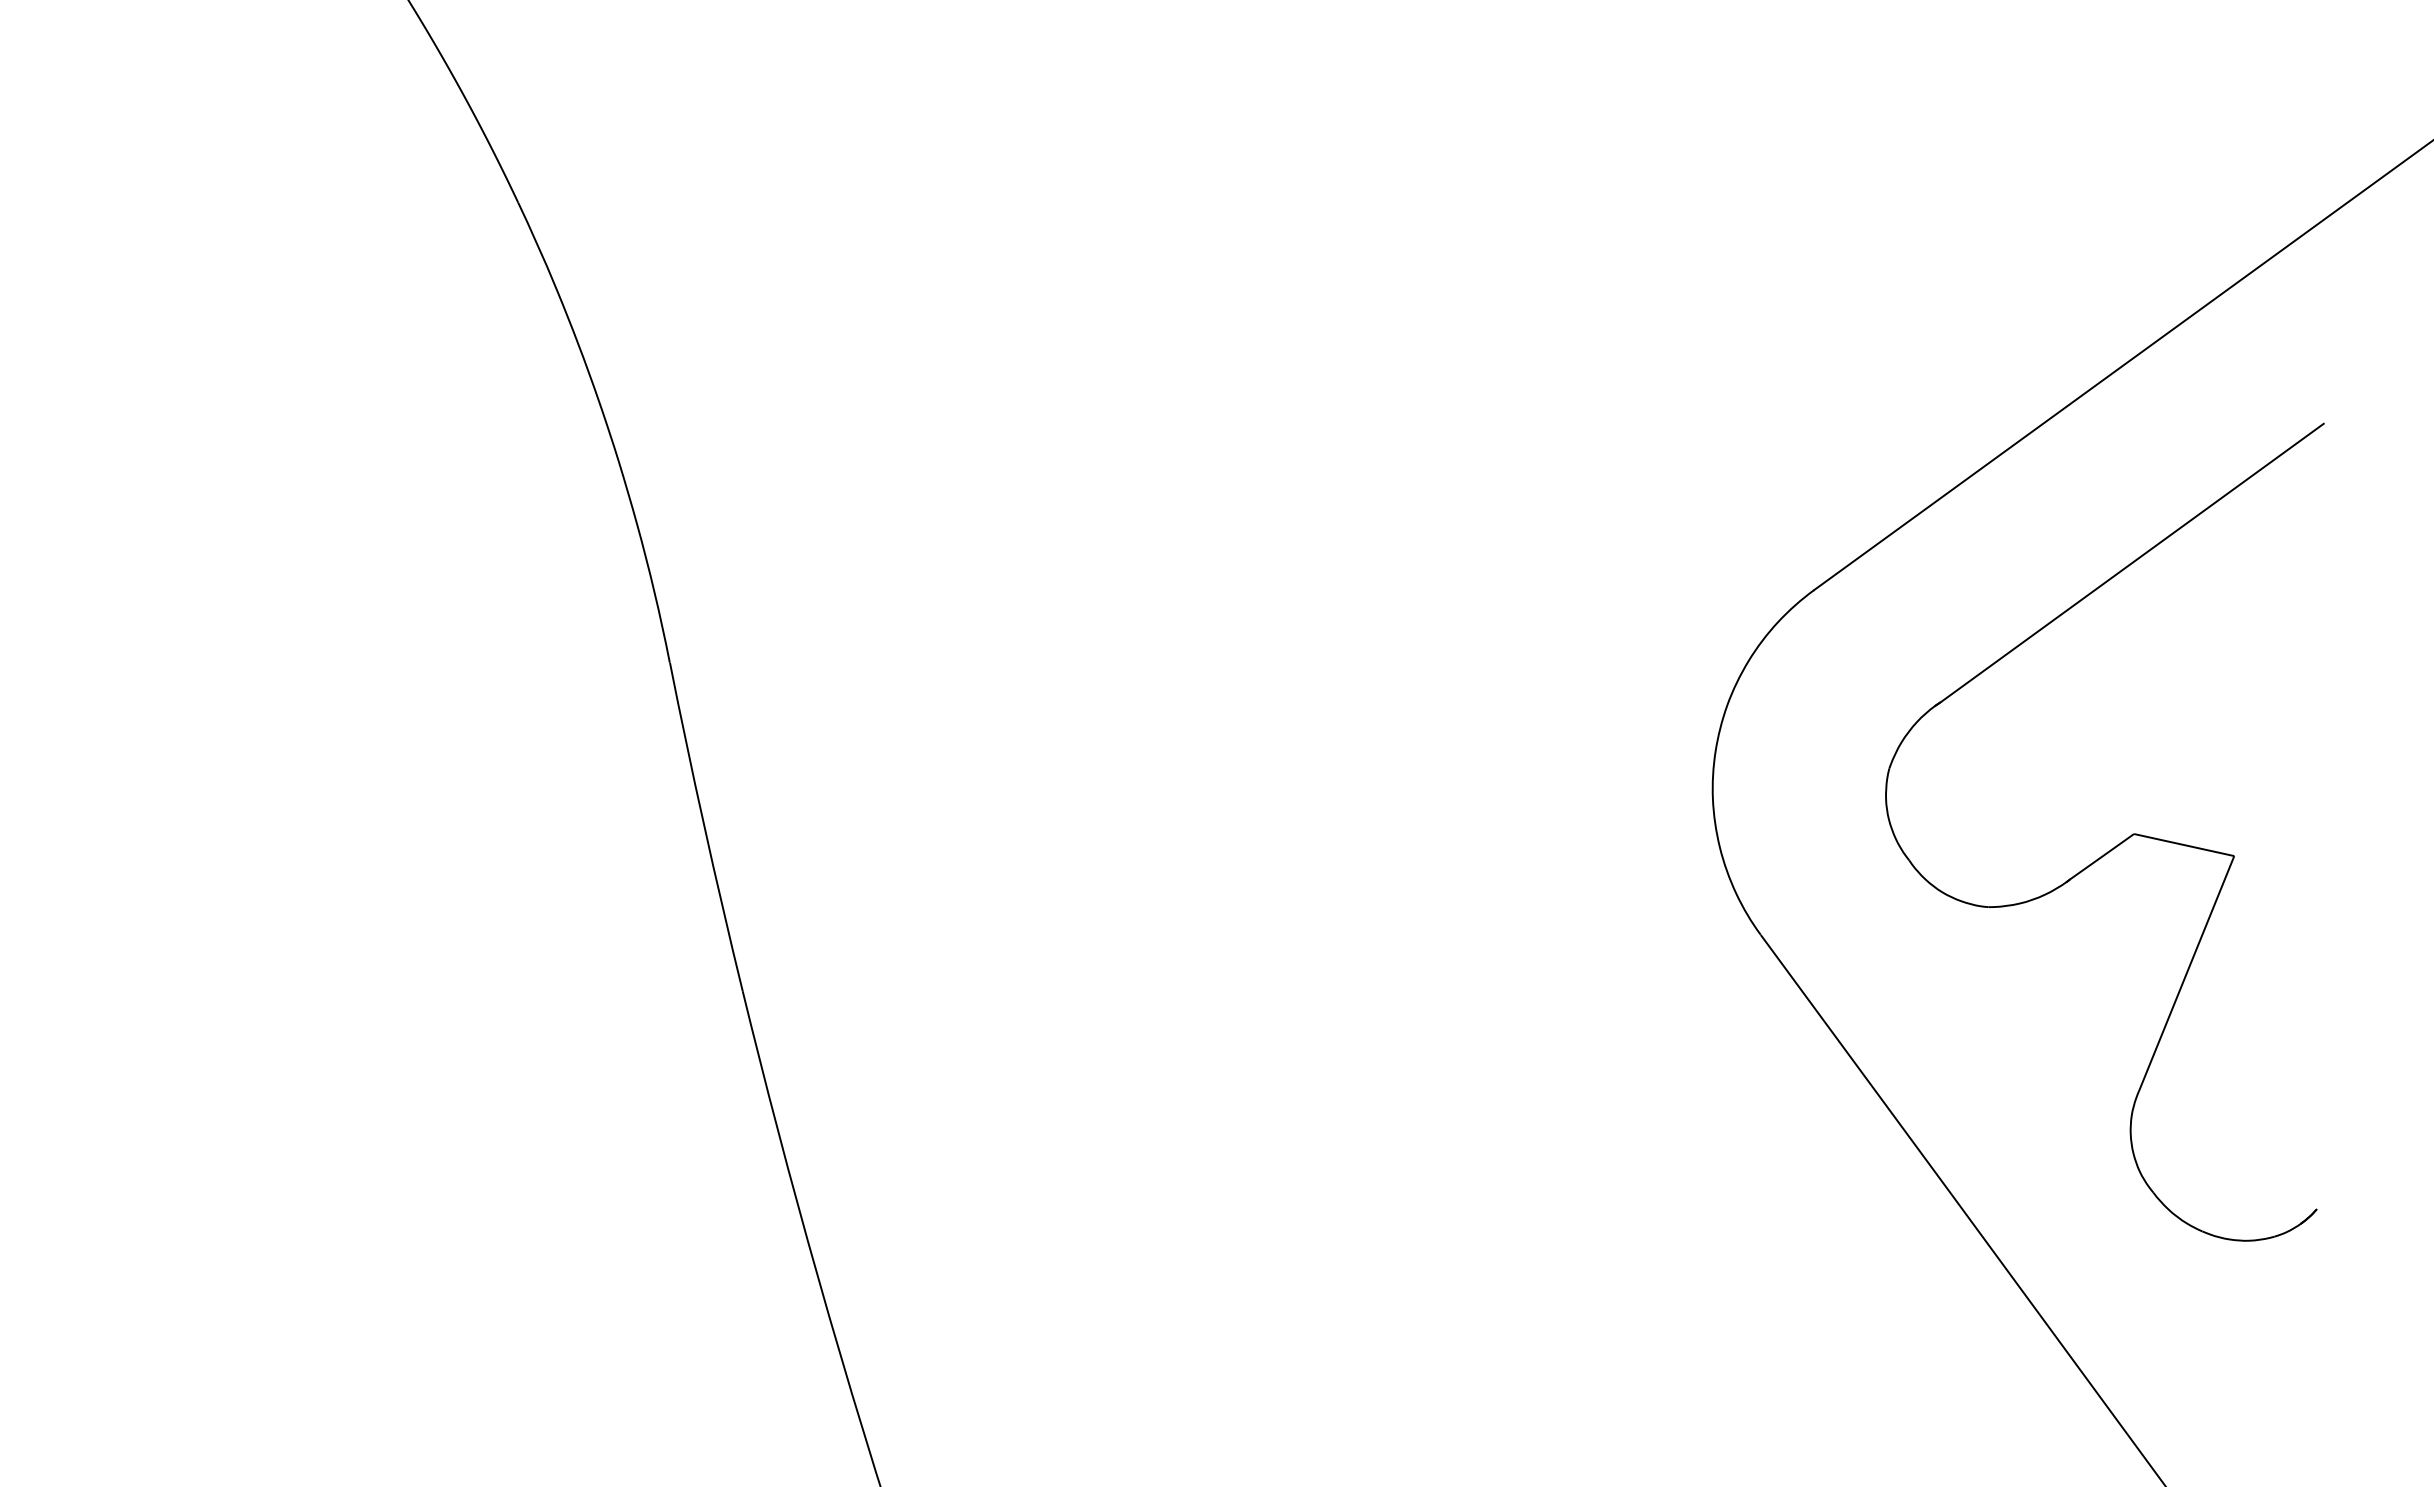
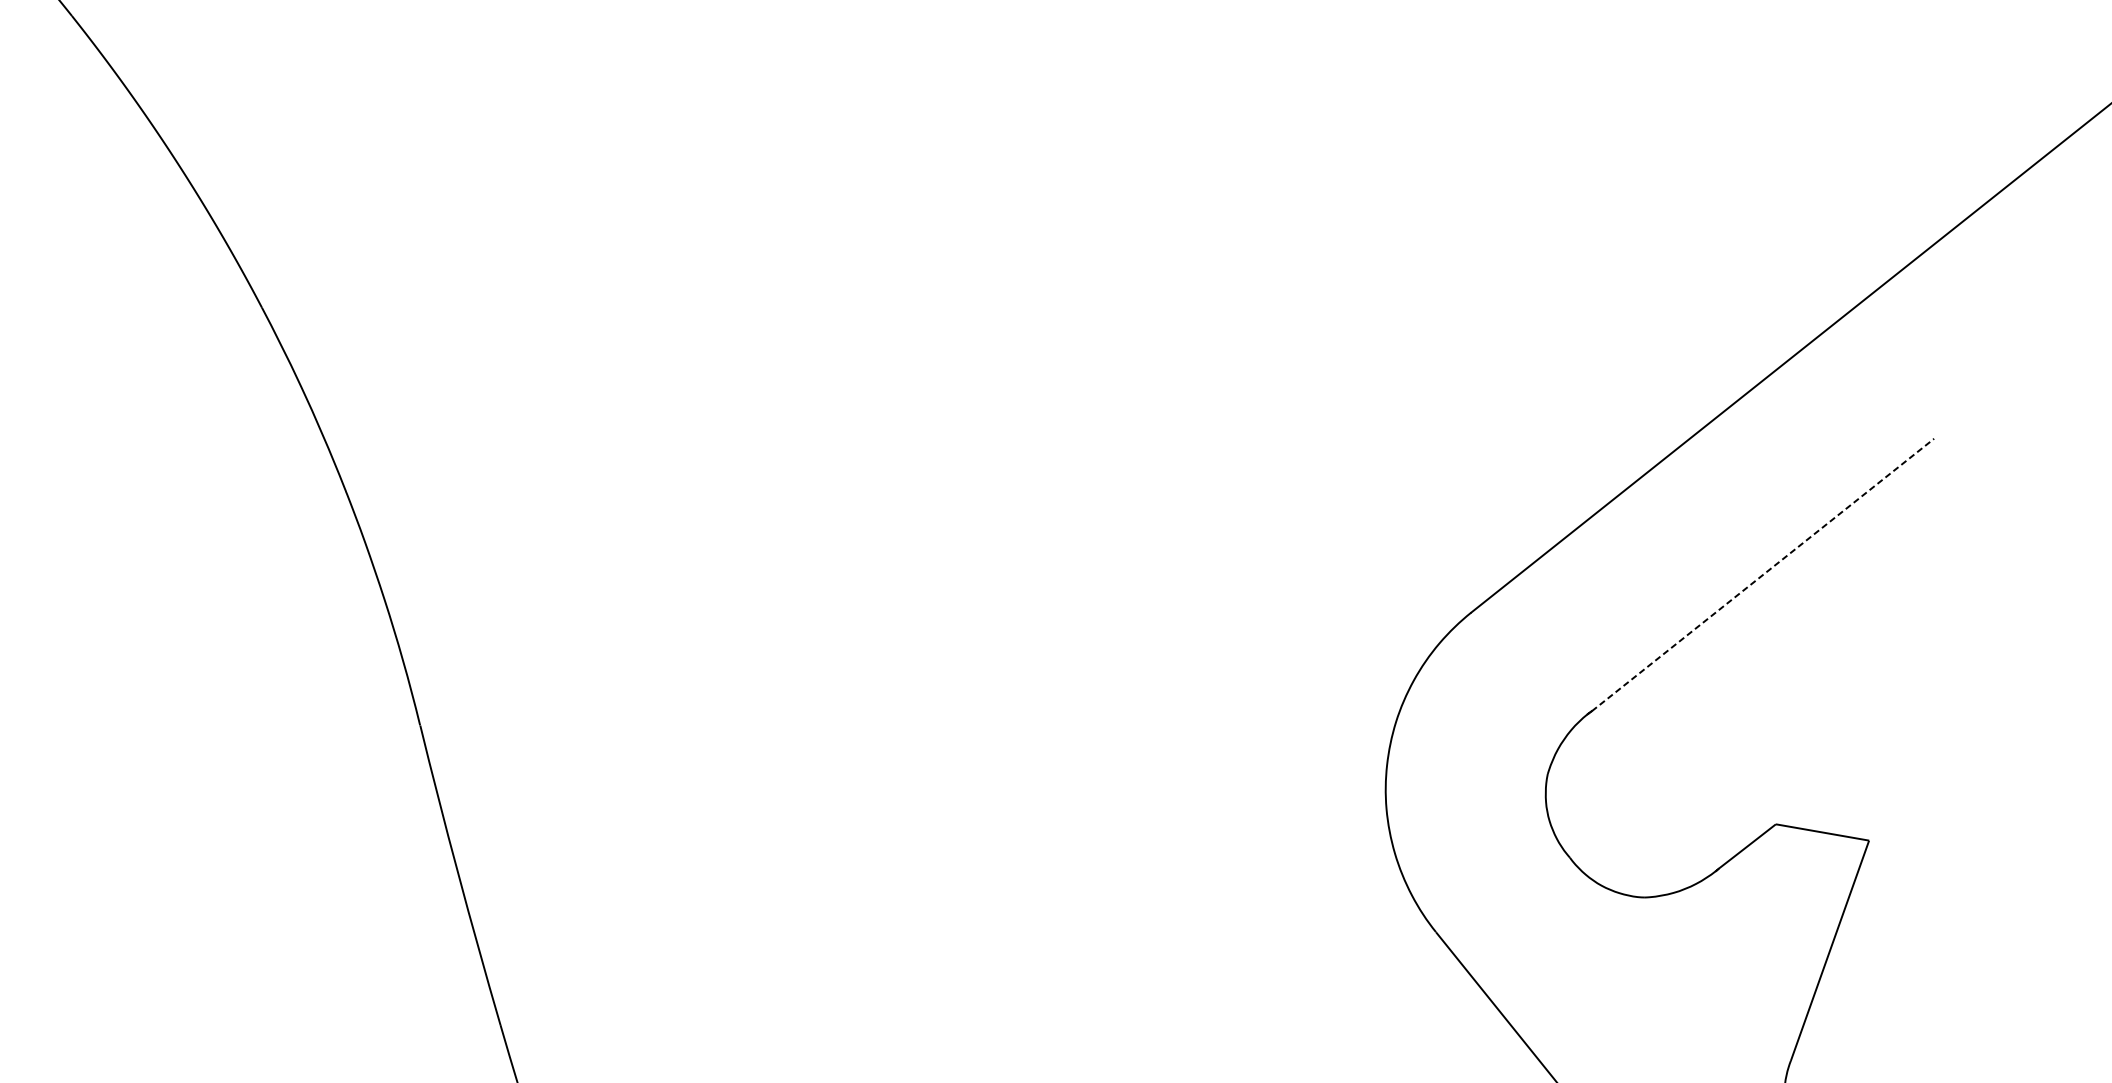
line: (2132, 563) -> (1763, 575), solid -> dashed

